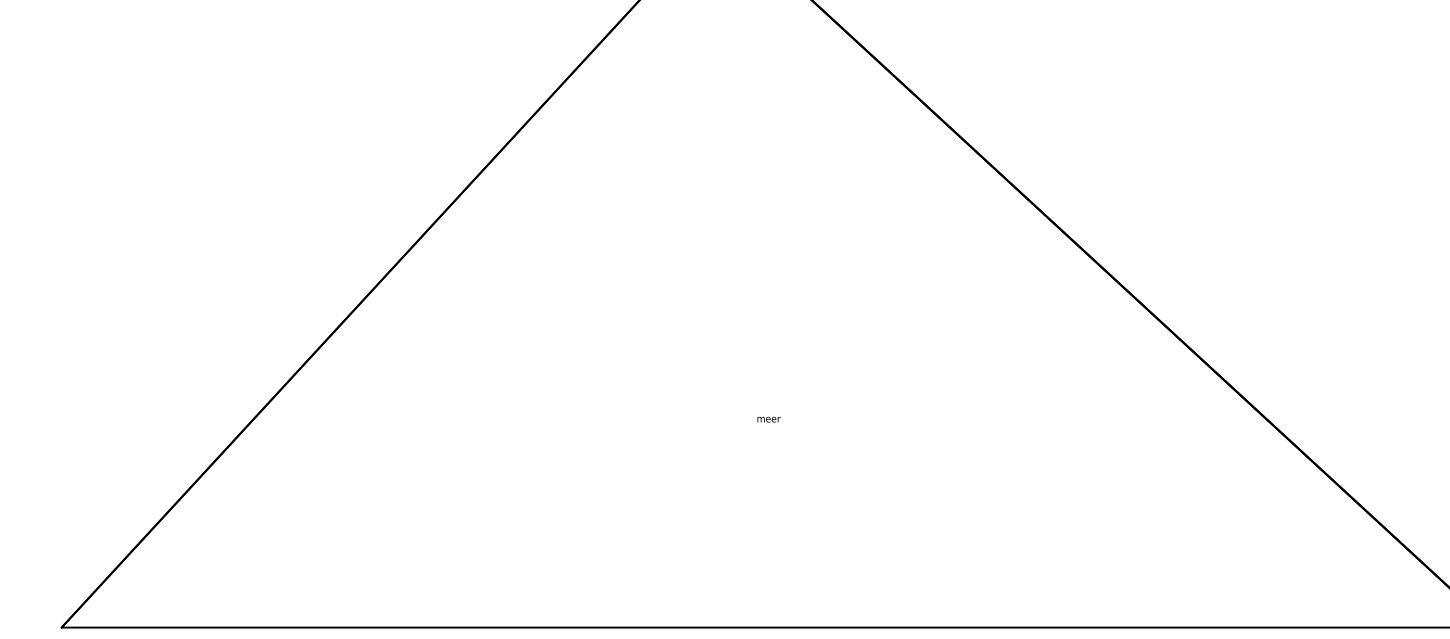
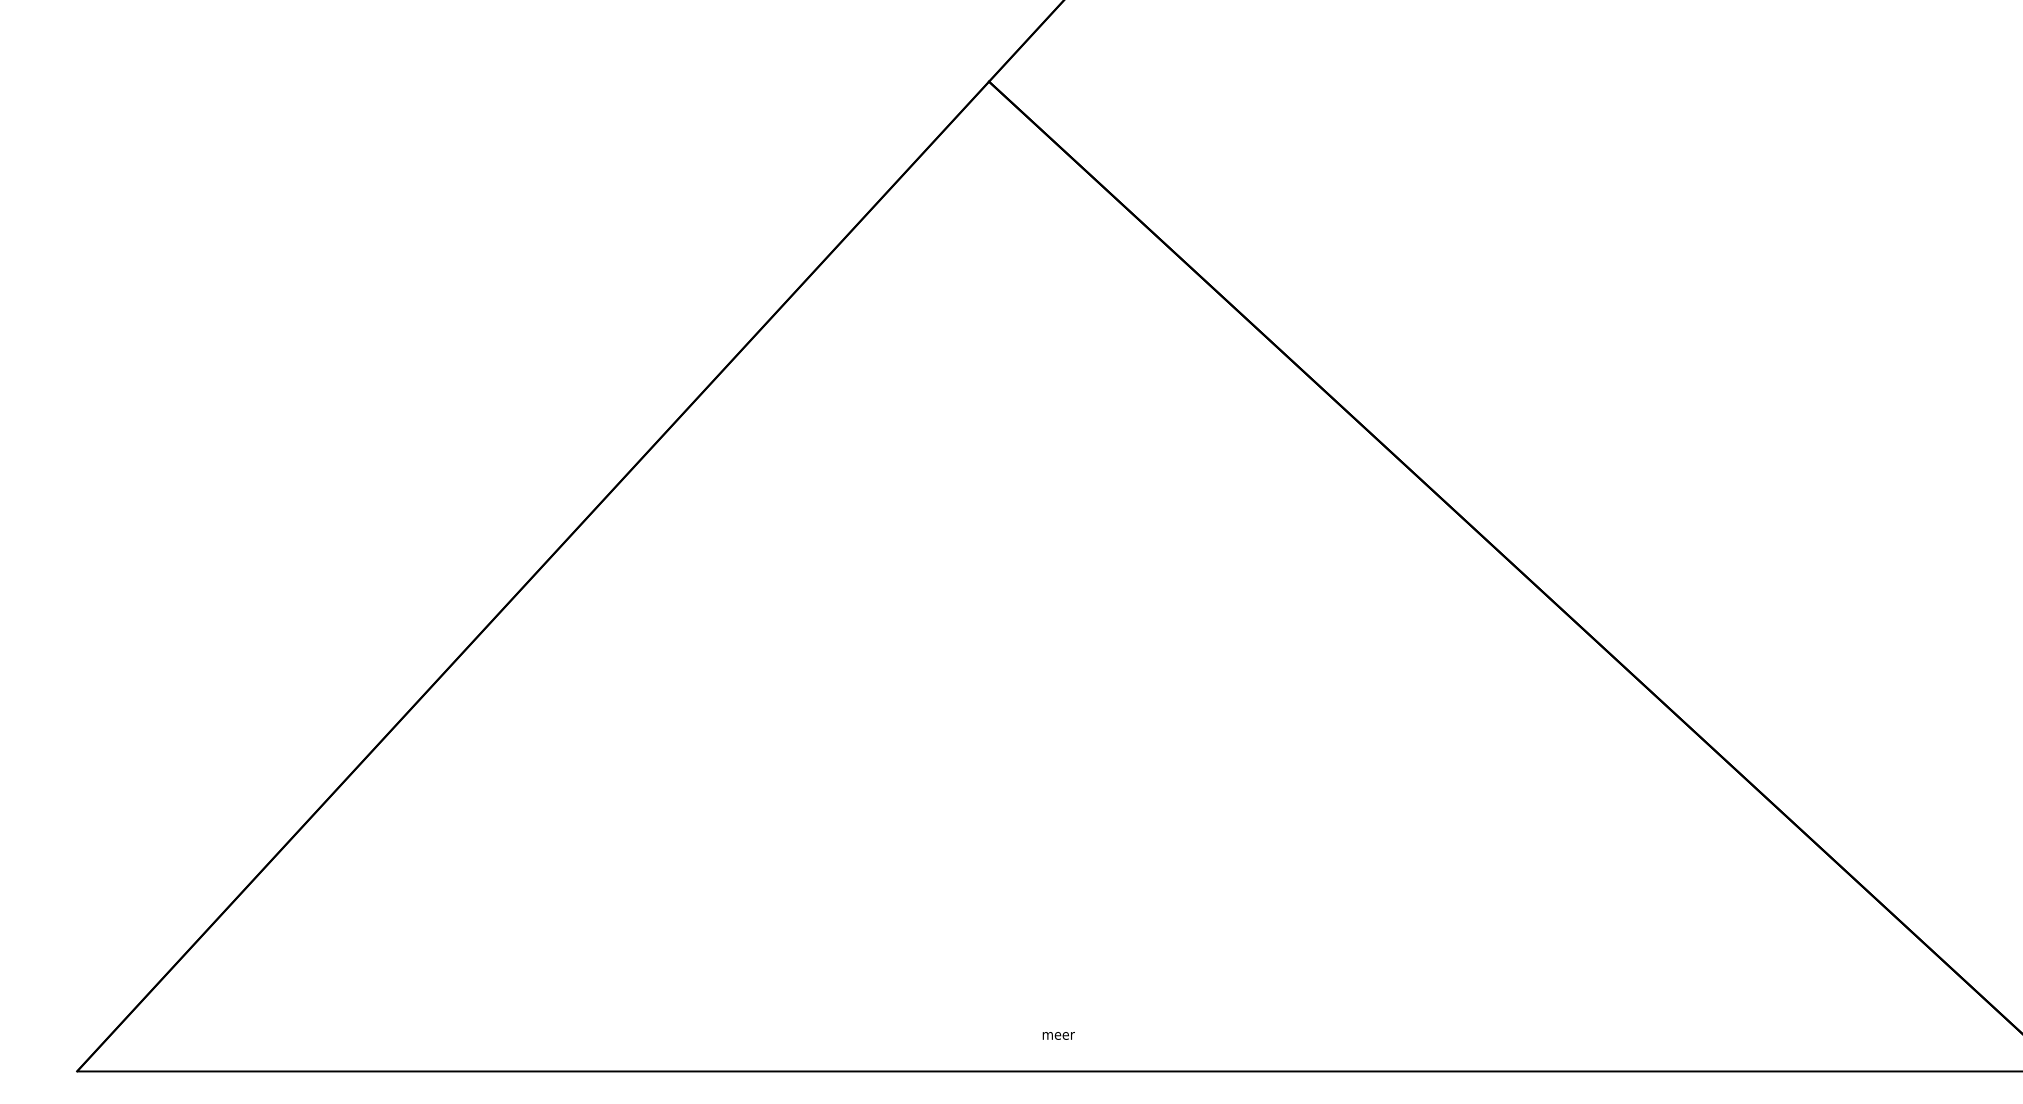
text: (768, 419) -> (1058, 1035), moved

